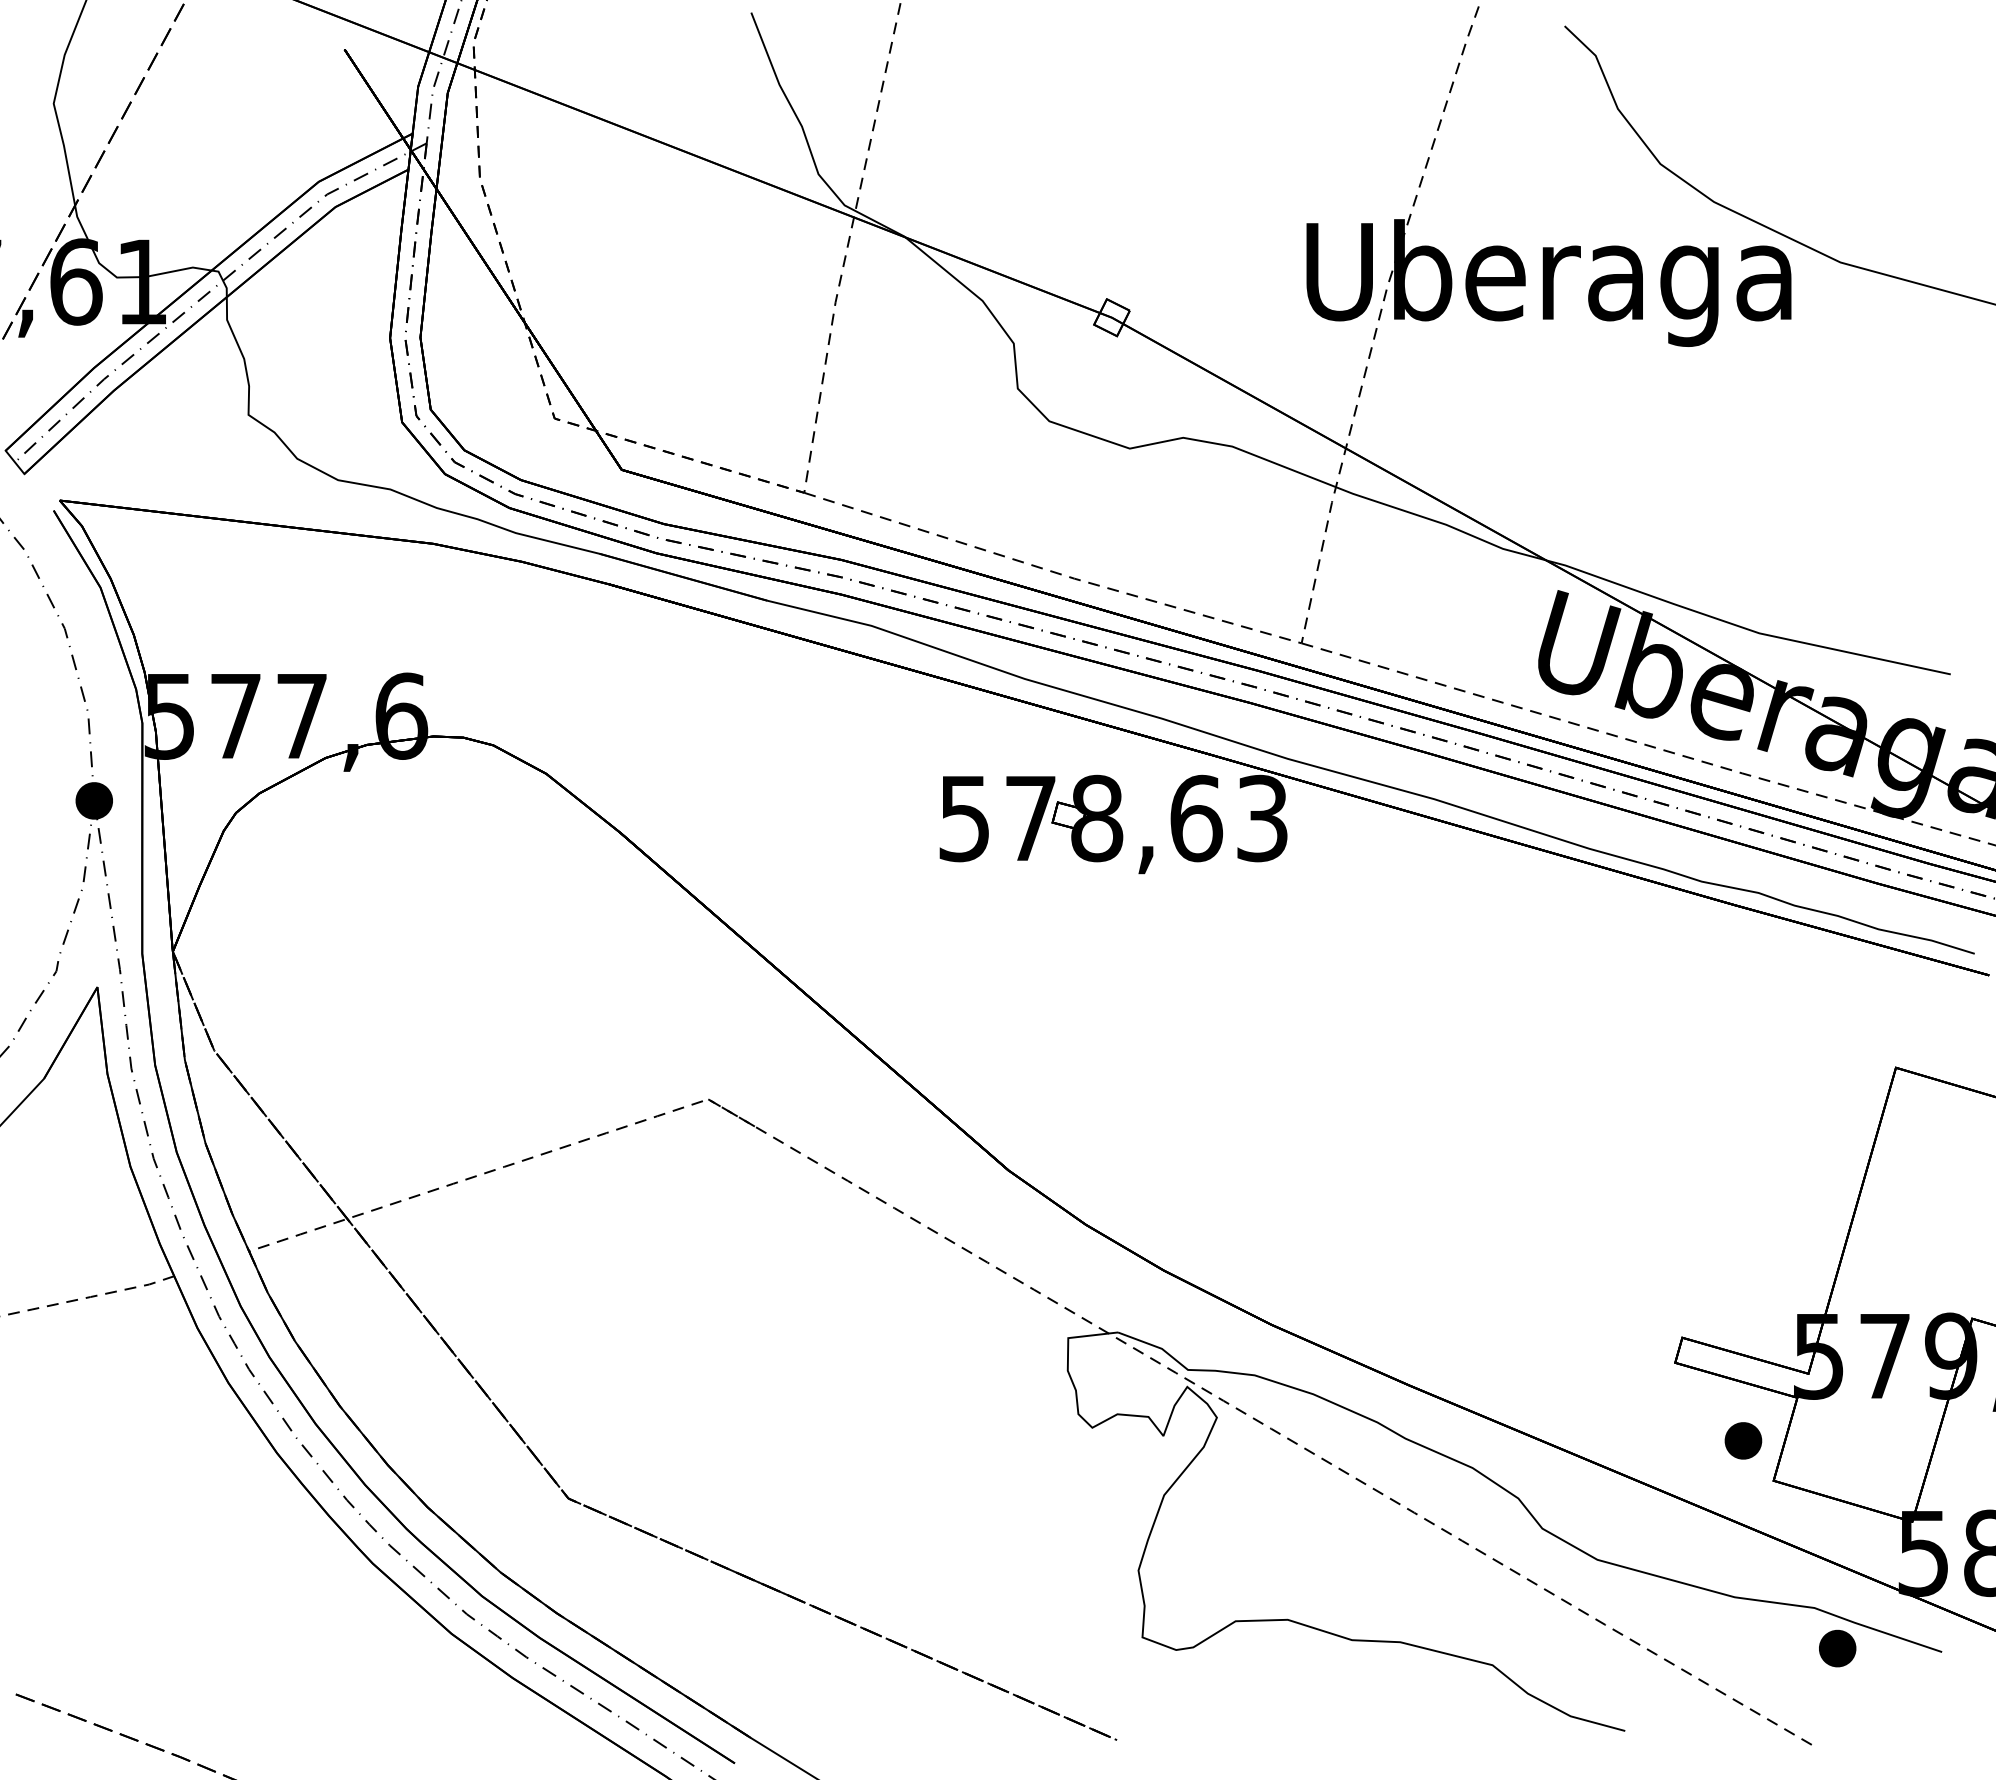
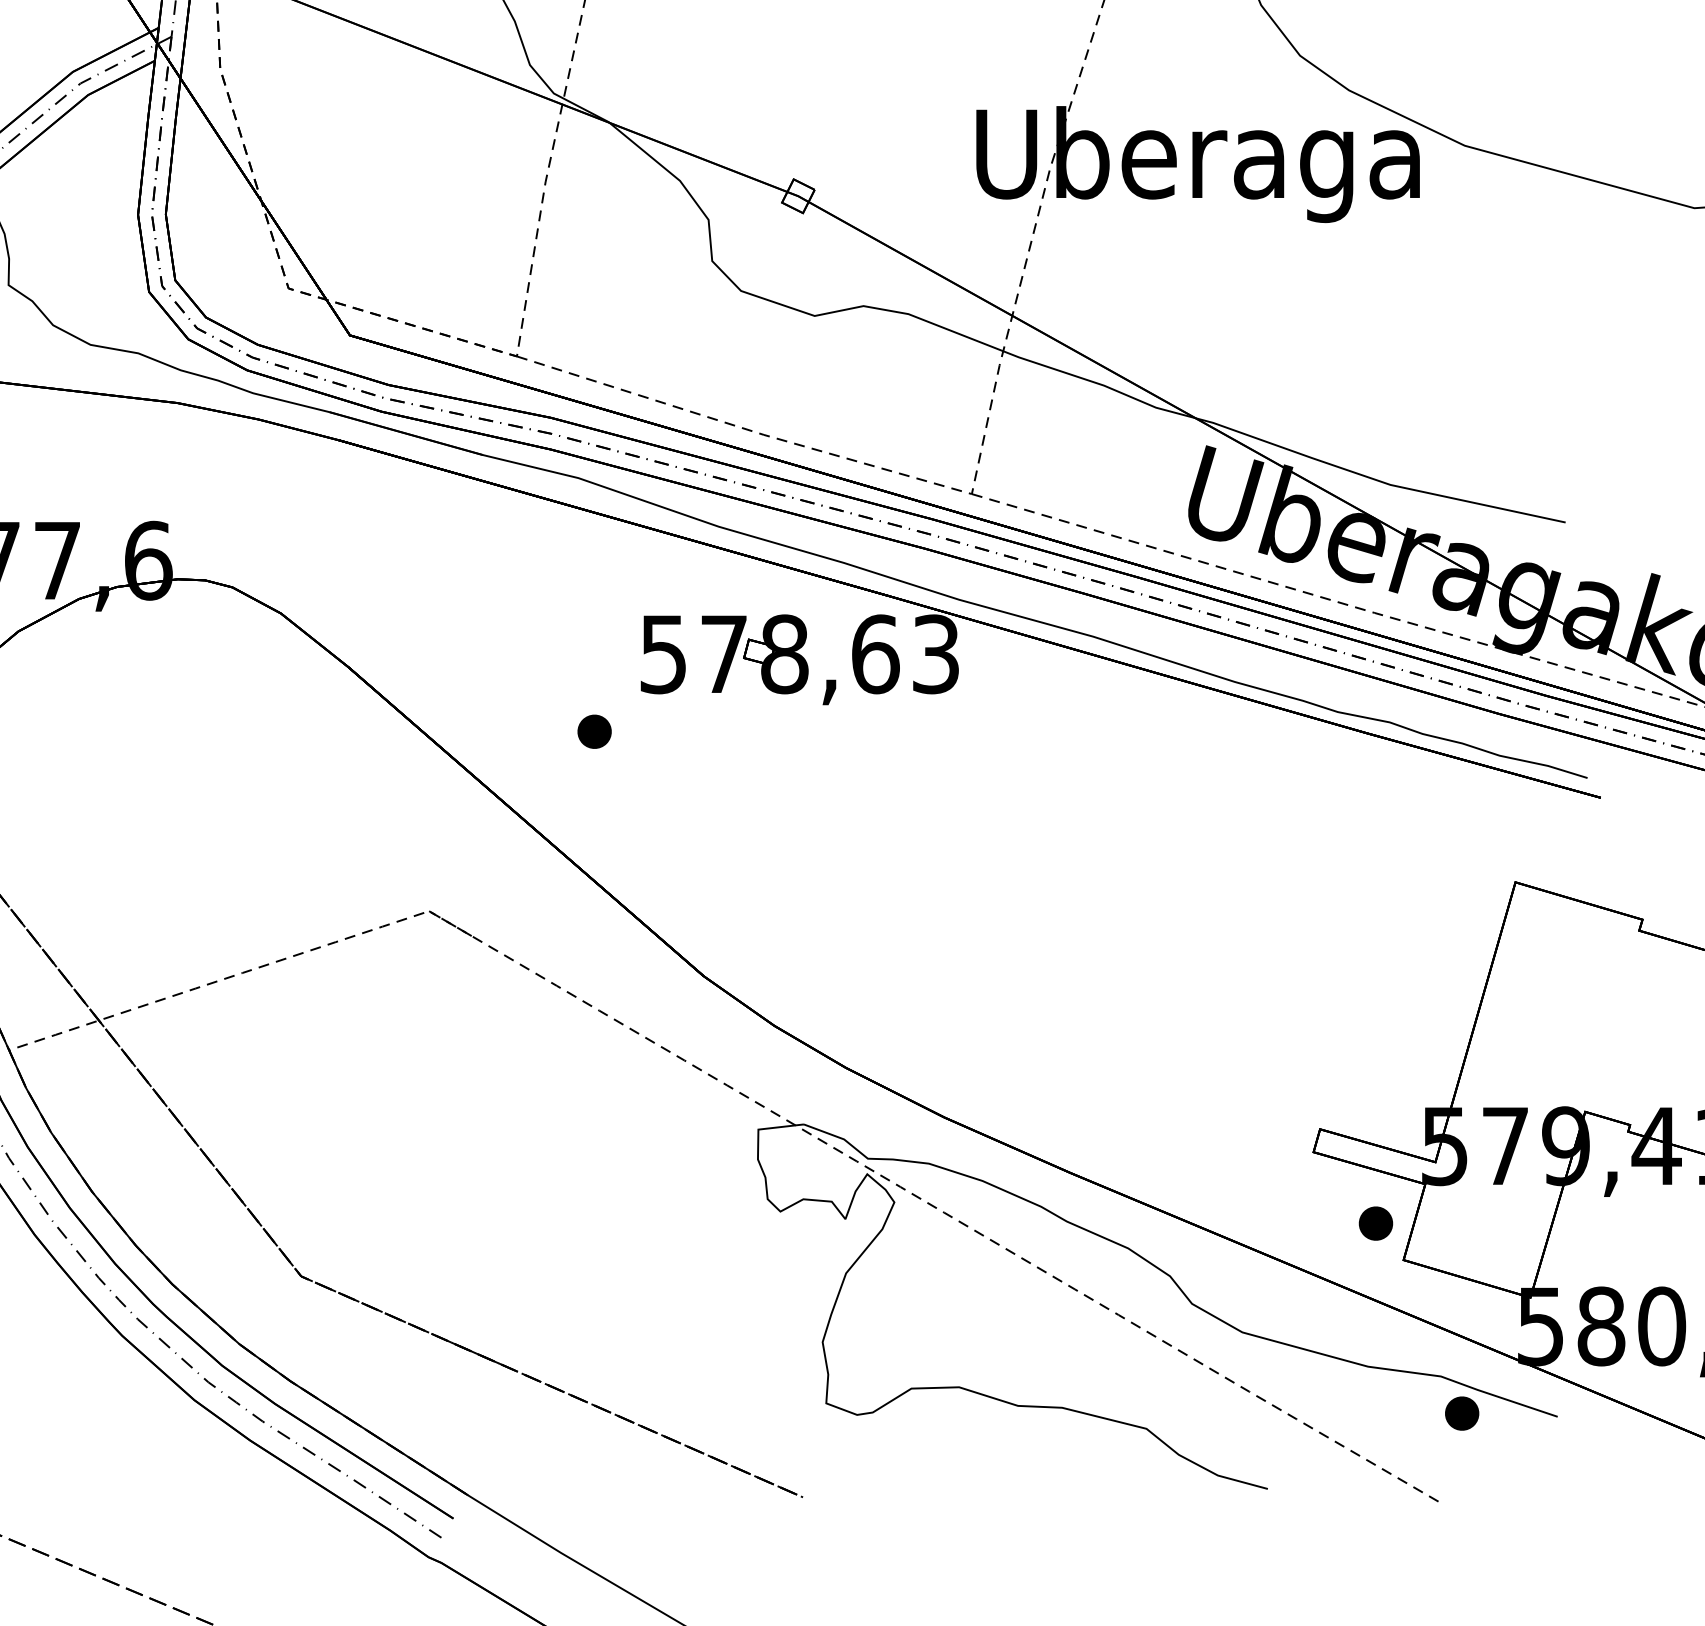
part: (888, 902) -> (593, 731), added

